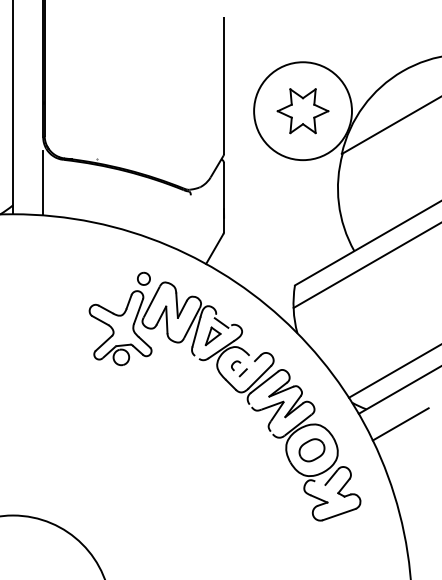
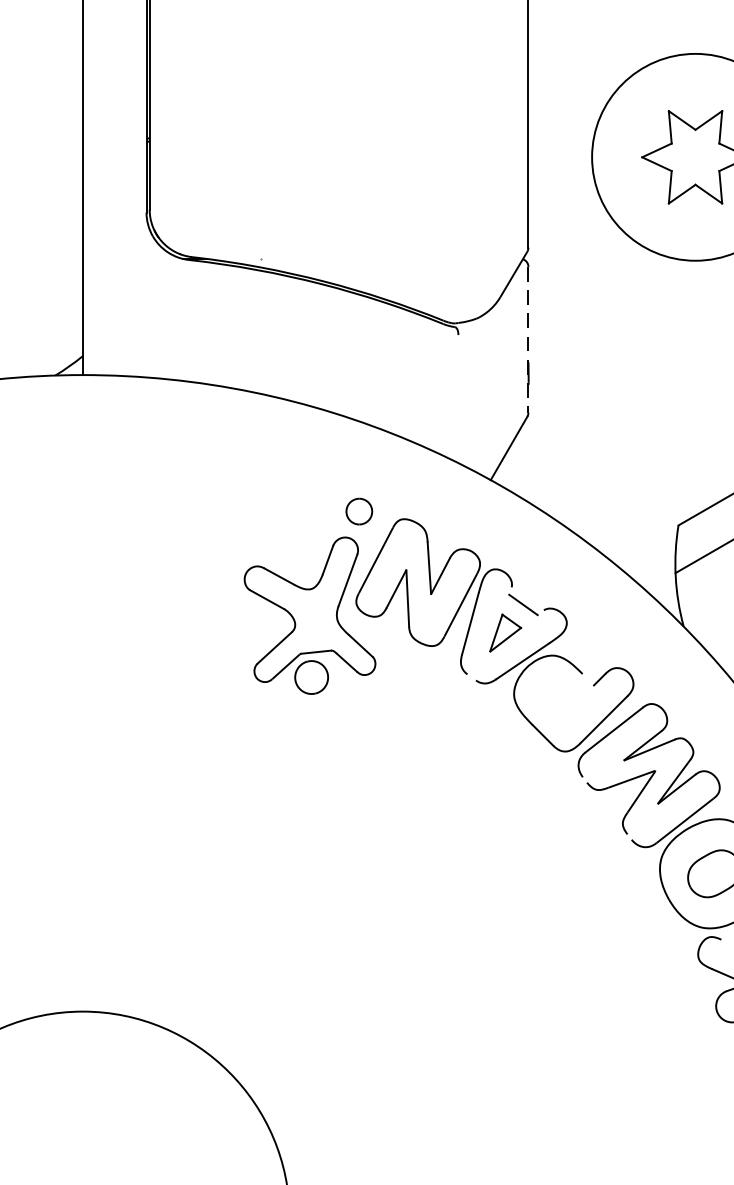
line: (43, 182) -> (147, 307), removed
line: (223, 197) -> (527, 339), solid -> dashed
part: (239, 368) -> (561, 700), removed

